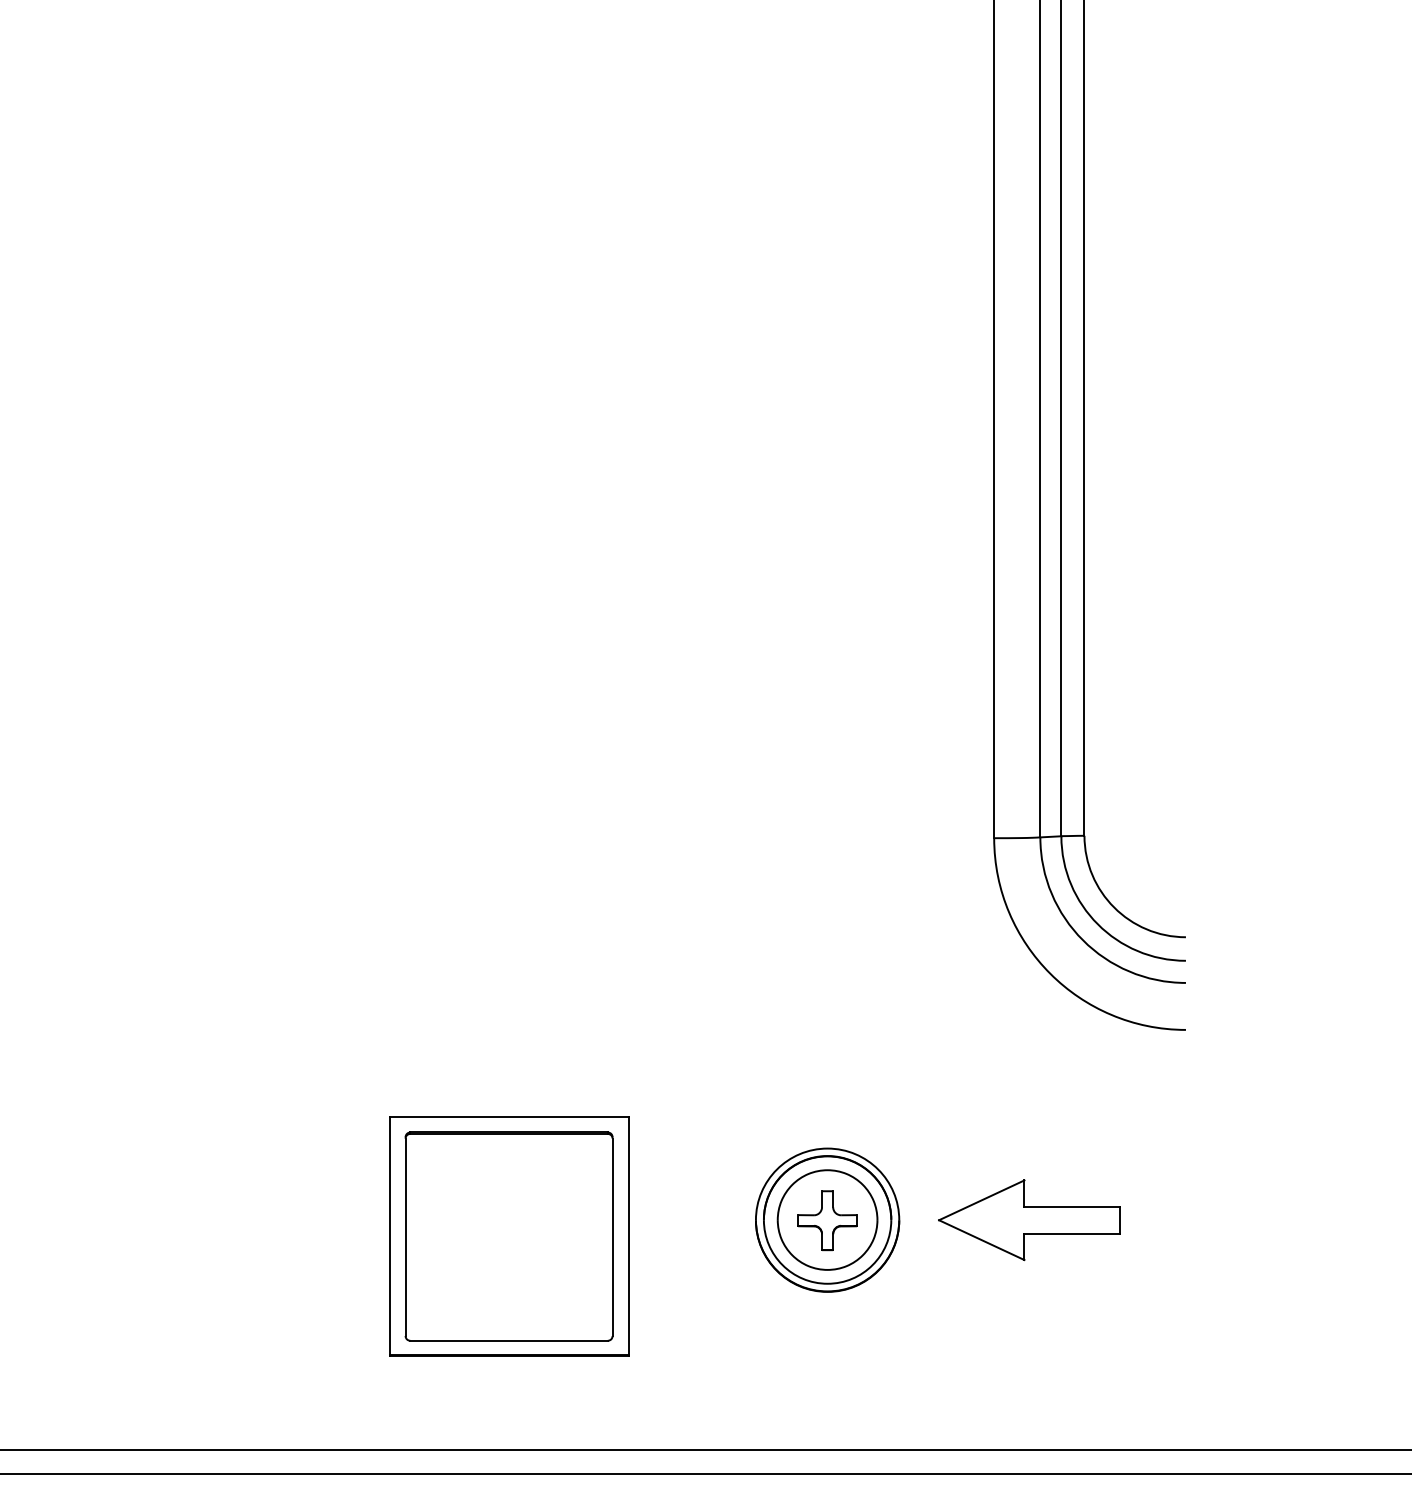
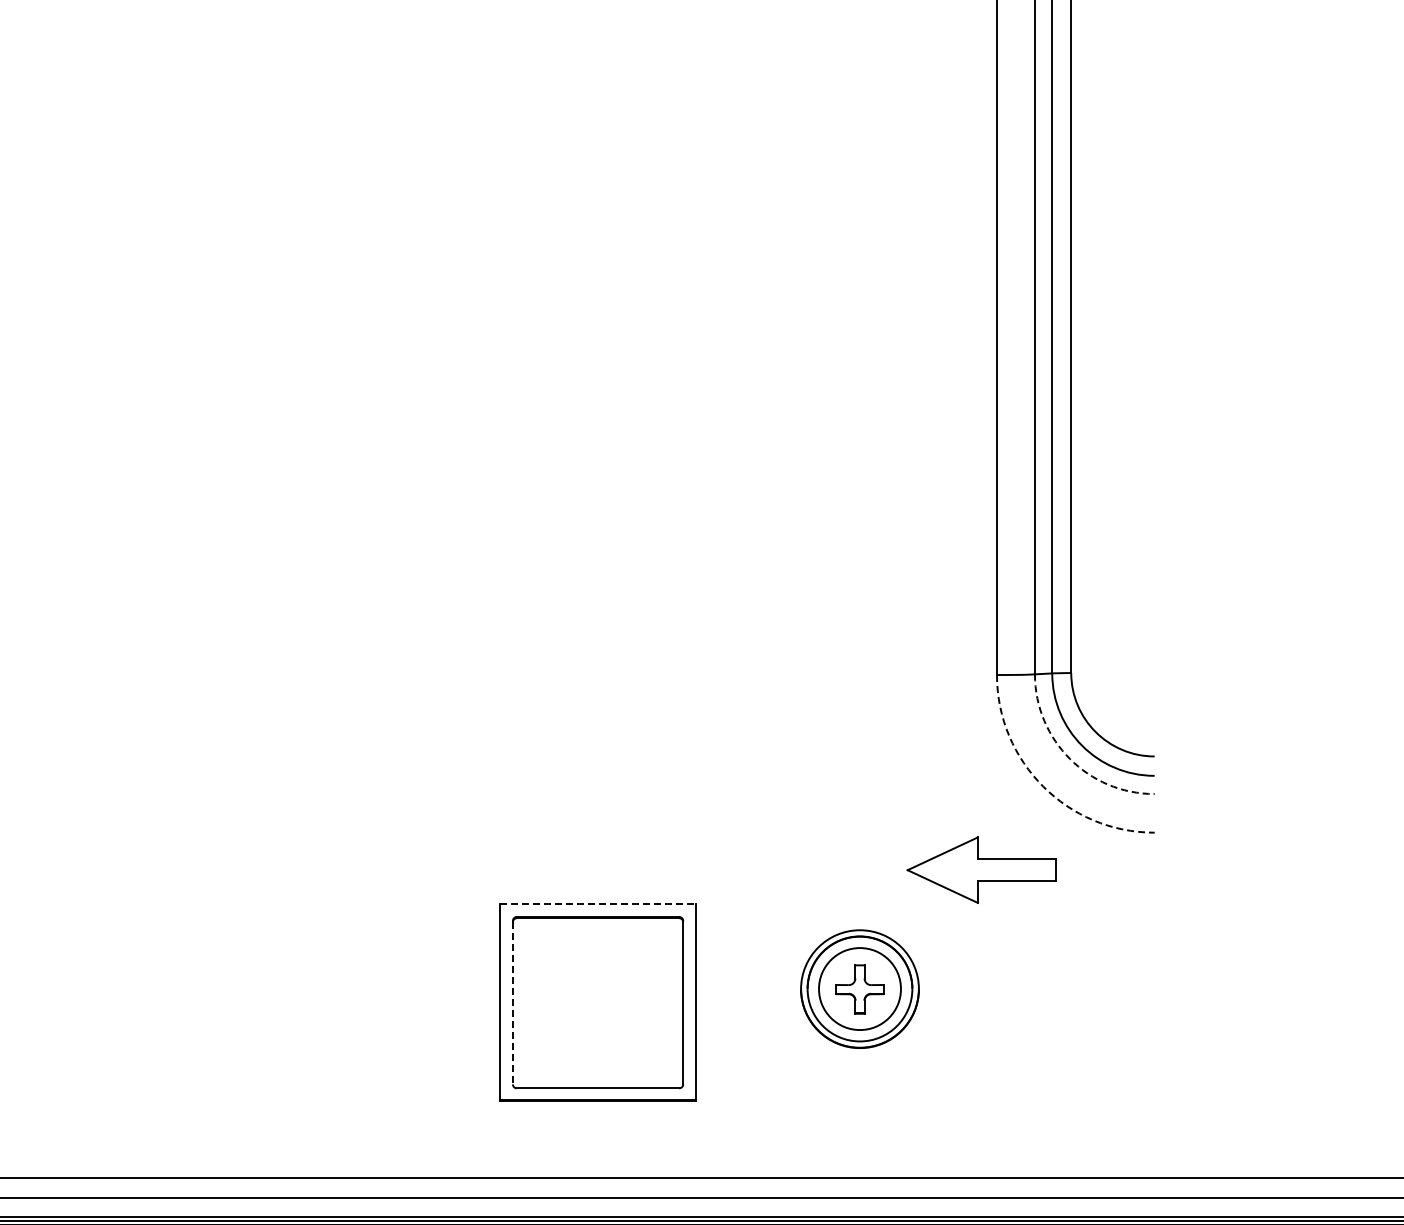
arc: (1083, 940) -> (1070, 759), solid -> dashed
arc: (1050, 973) -> (1043, 786), solid -> dashed
line: (509, 1117) -> (598, 904), solid -> dashed
part: (1028, 1219) -> (981, 869), moved
line: (405, 1237) -> (512, 1003), solid -> dashed

